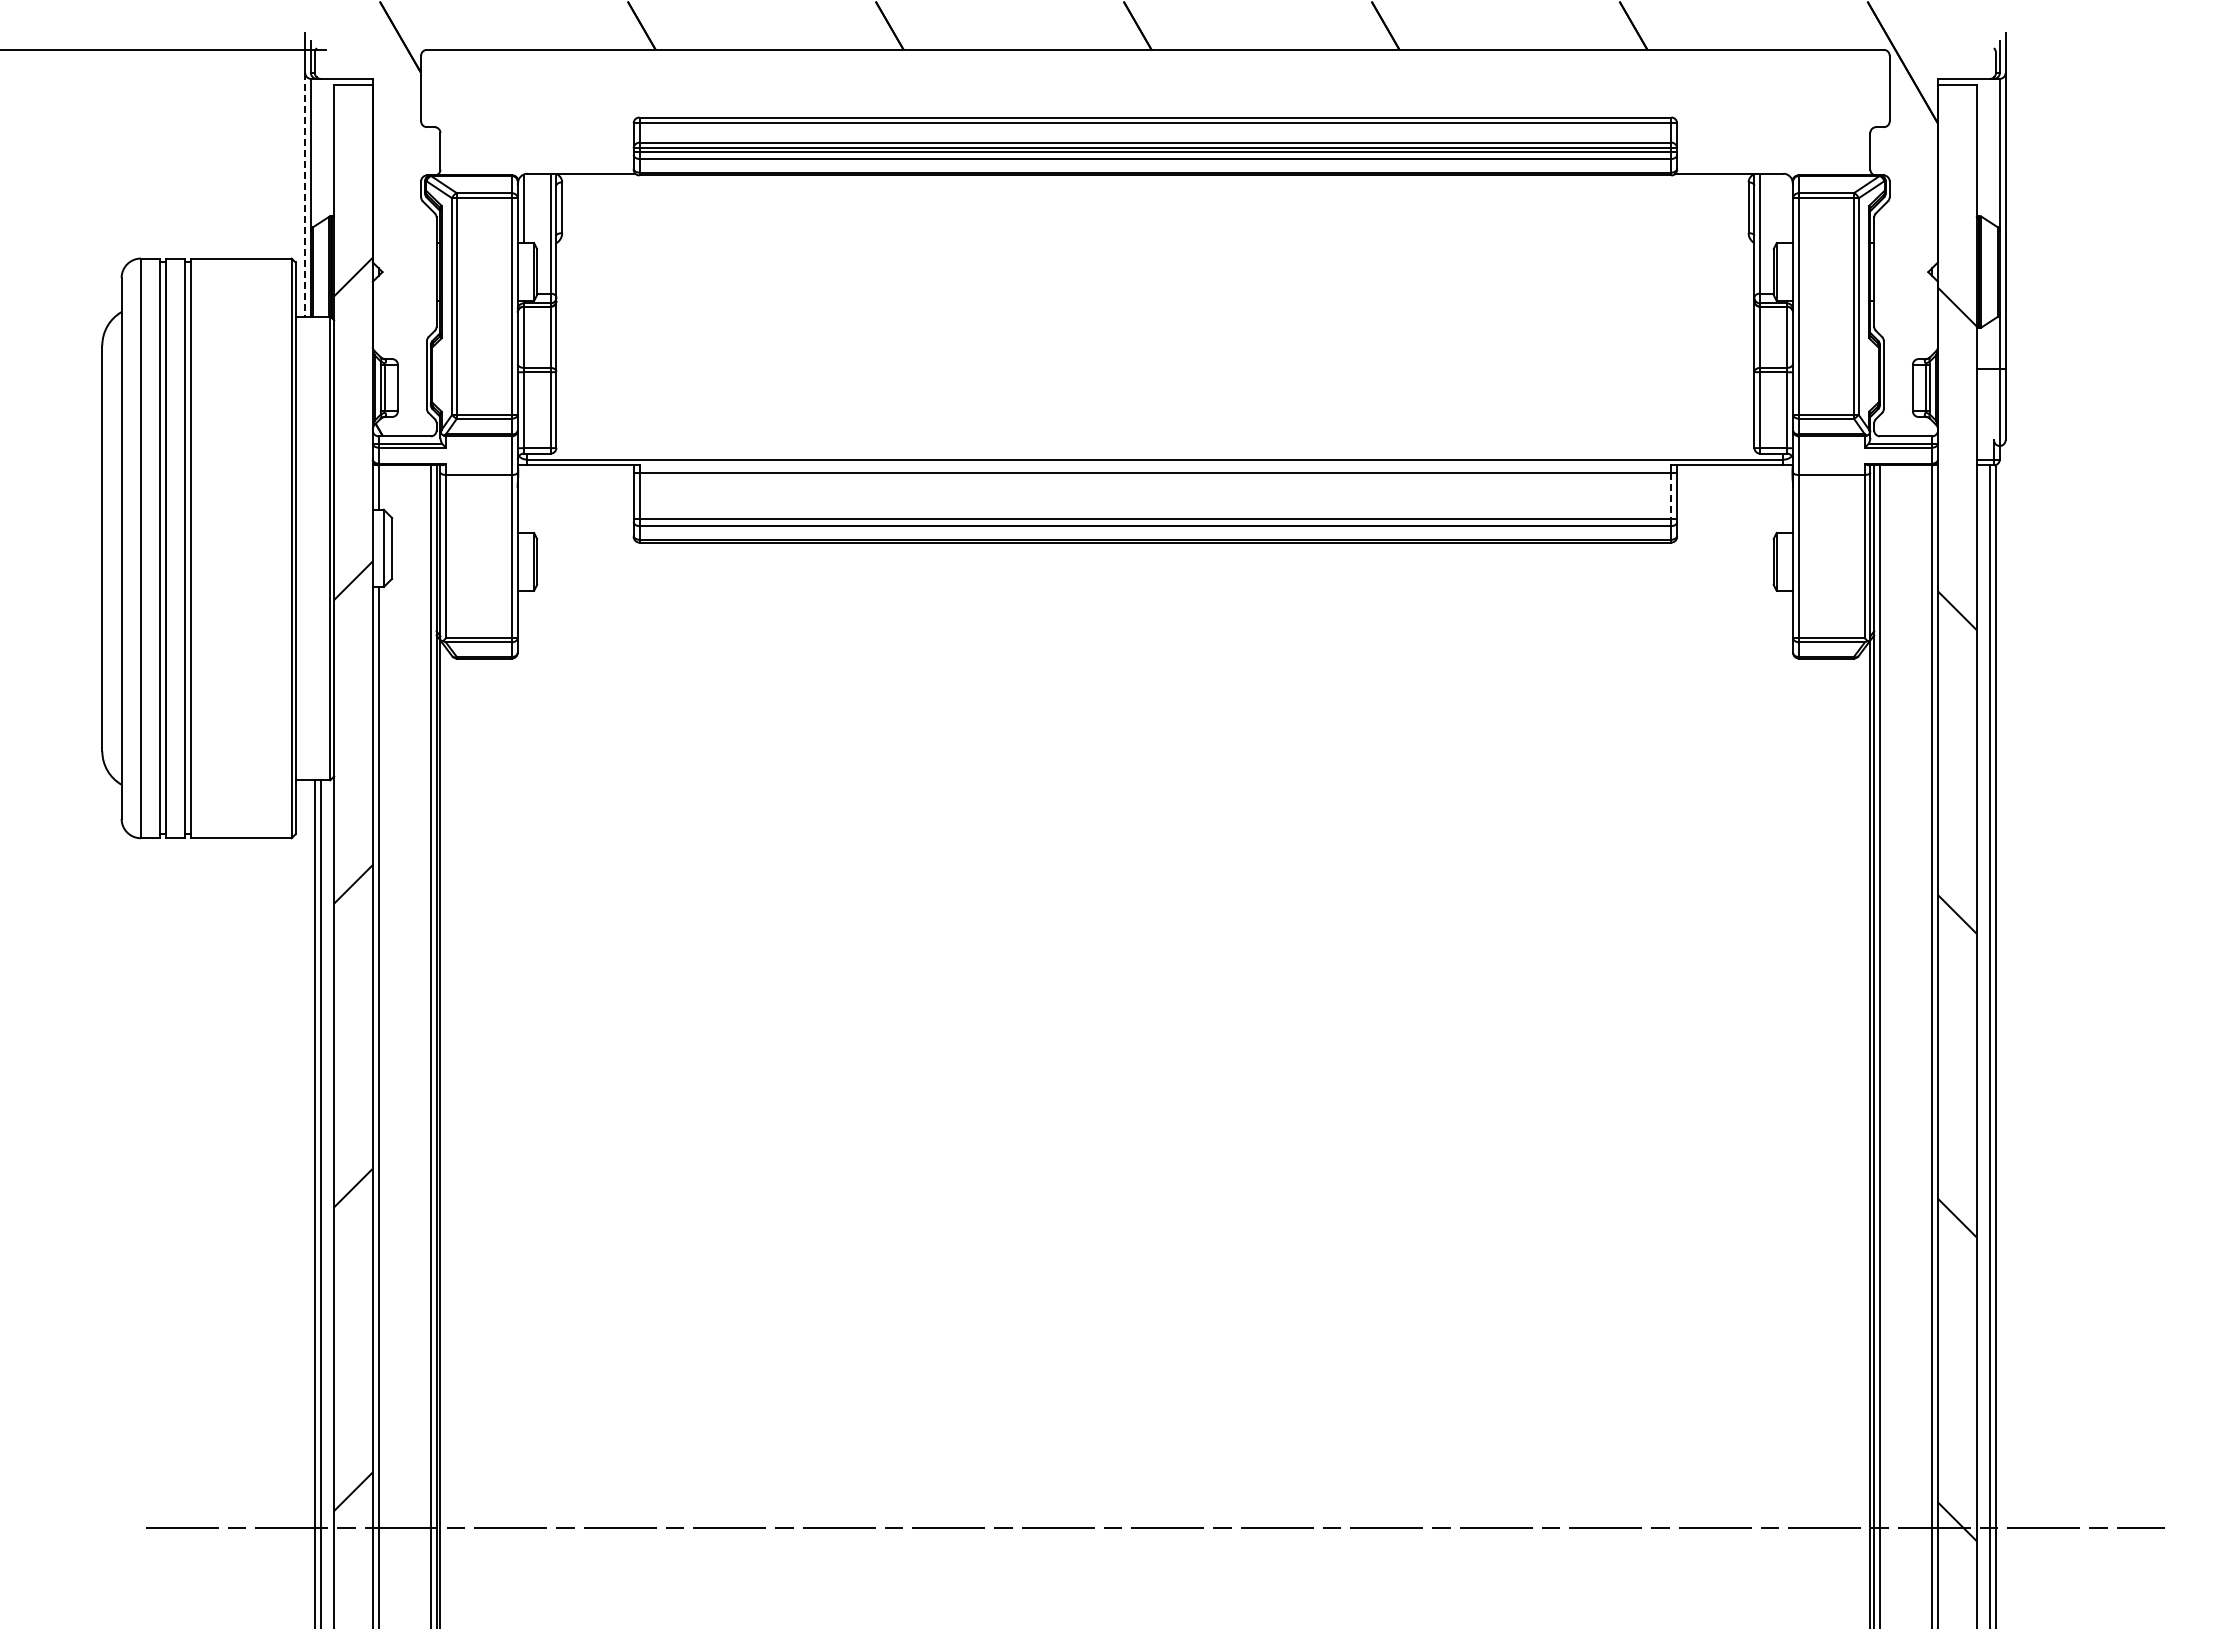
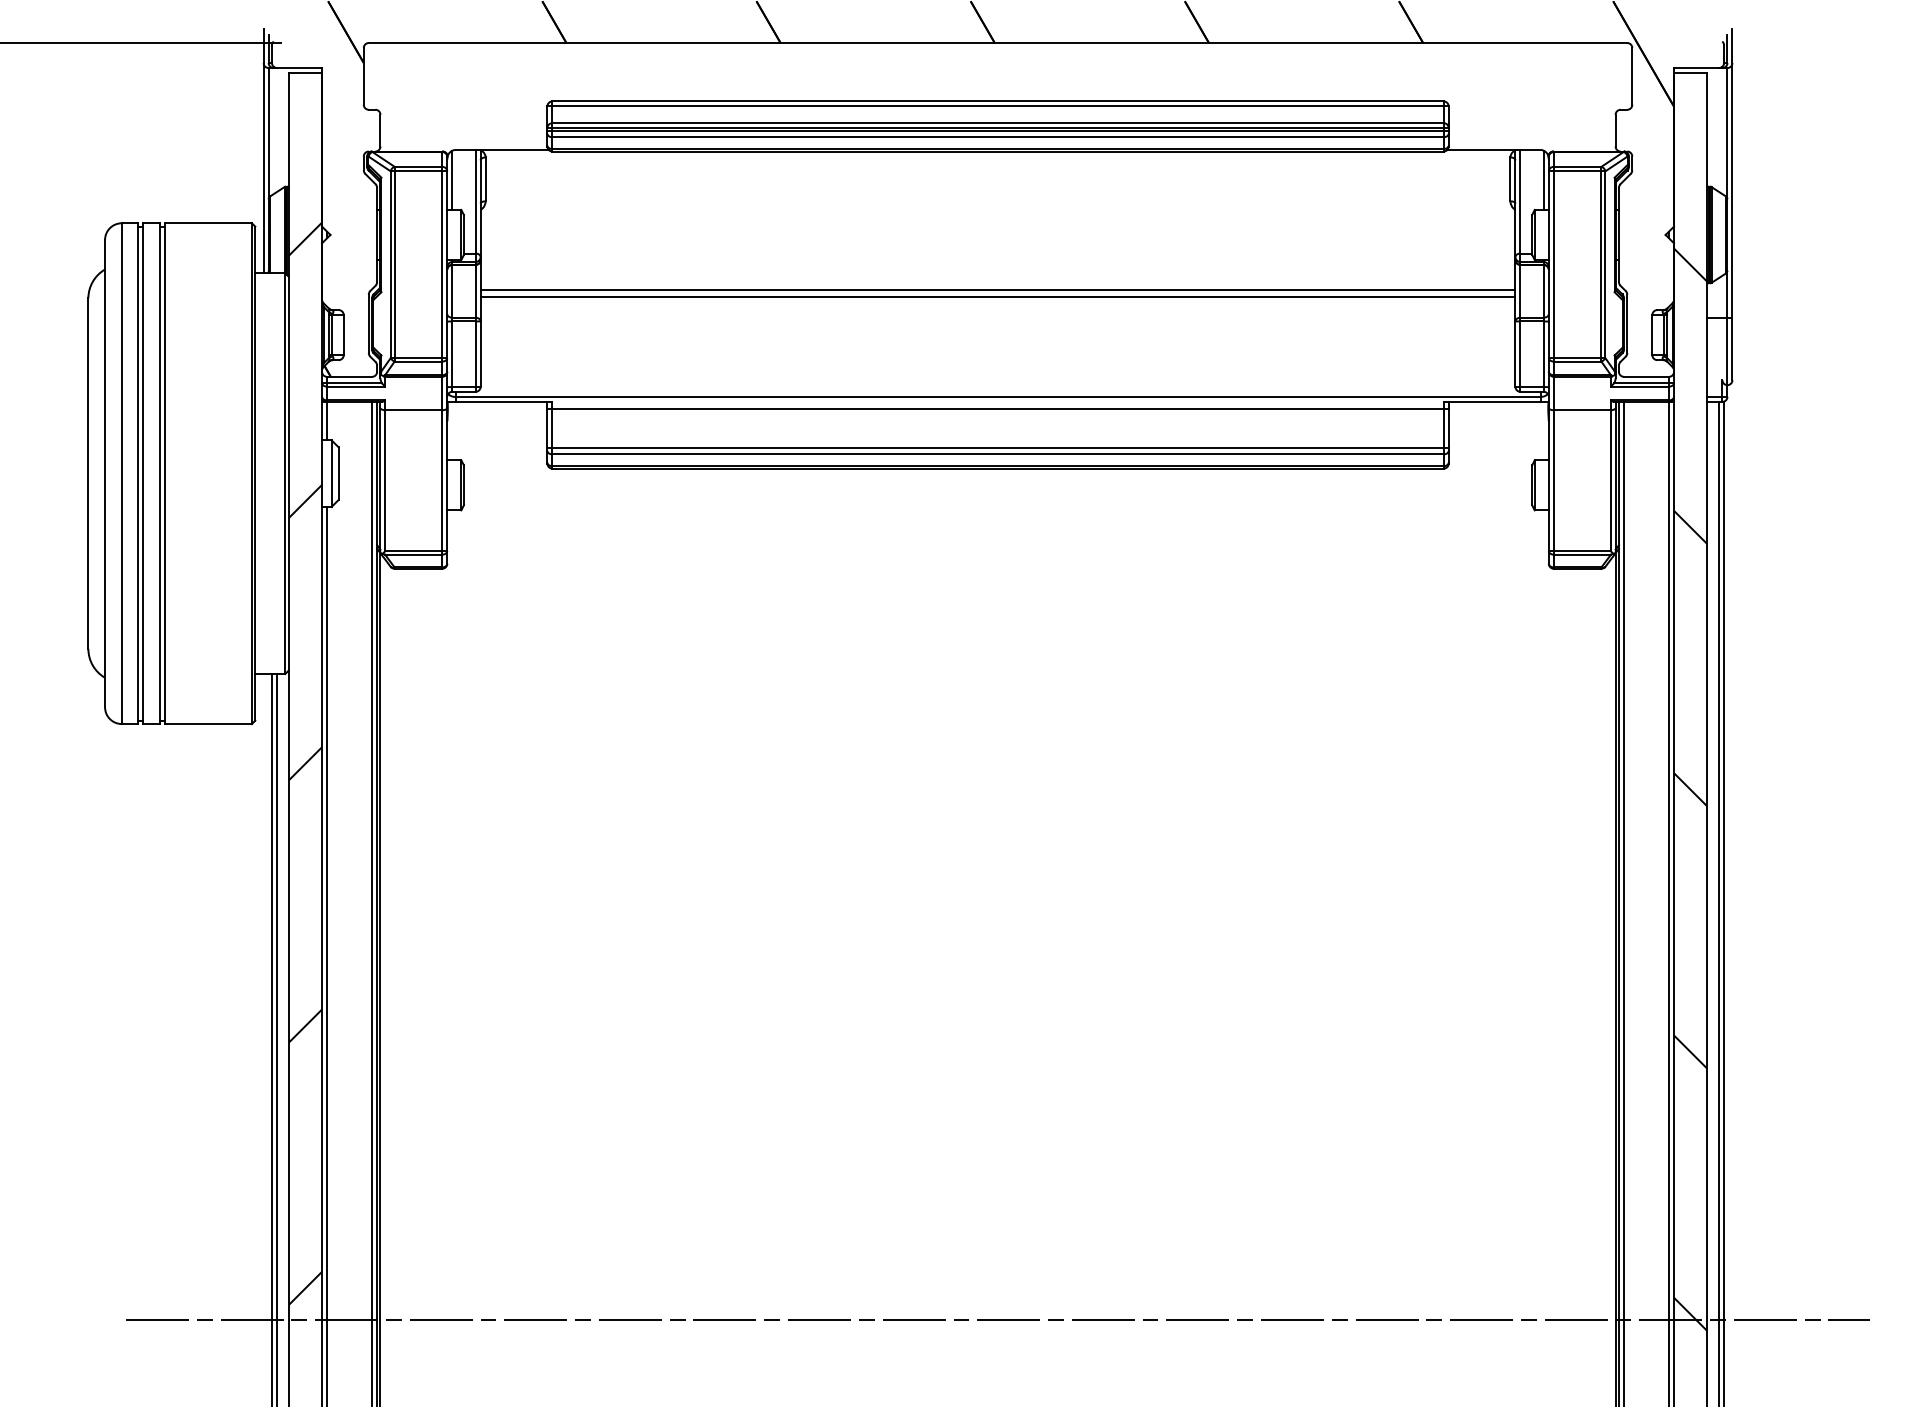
line: (305, 194) -> (263, 167), dashed -> solid
line: (1787, 208) -> (1544, 180), added
line: (1155, 336) -> (998, 290), added
line: (1155, 344) -> (998, 297), added
line: (1671, 496) -> (1443, 428), dashed -> solid

